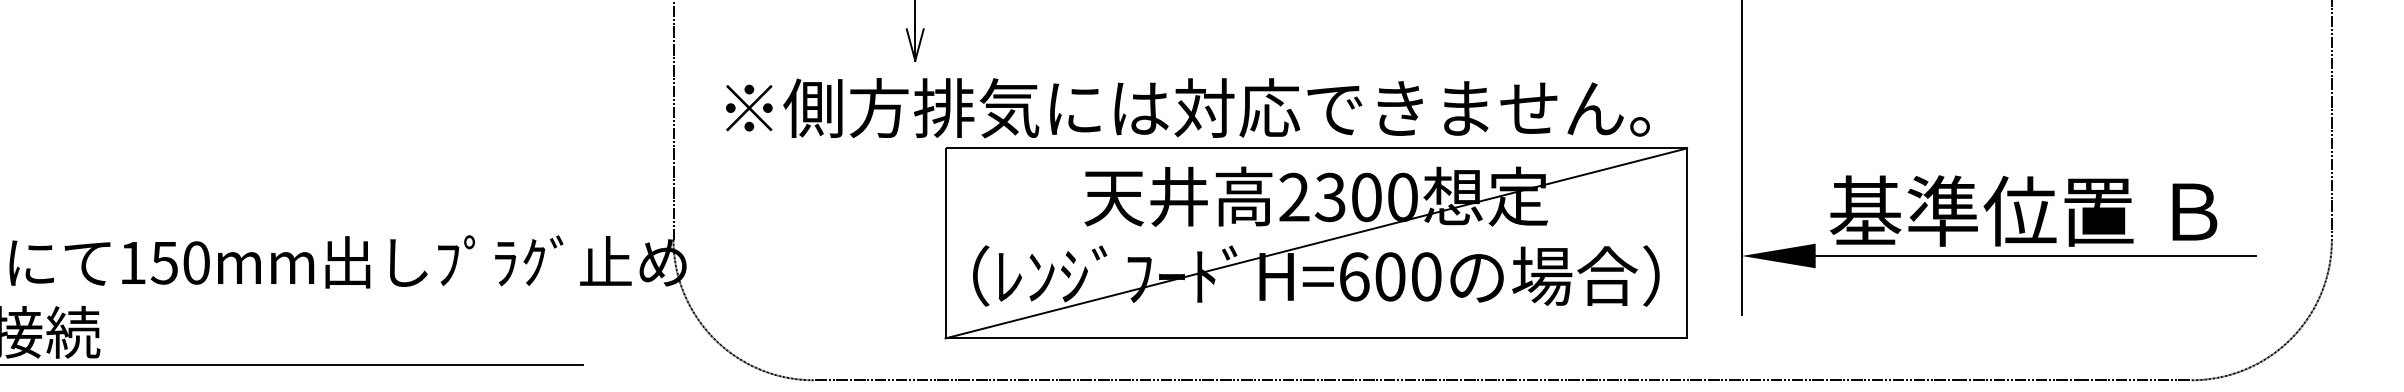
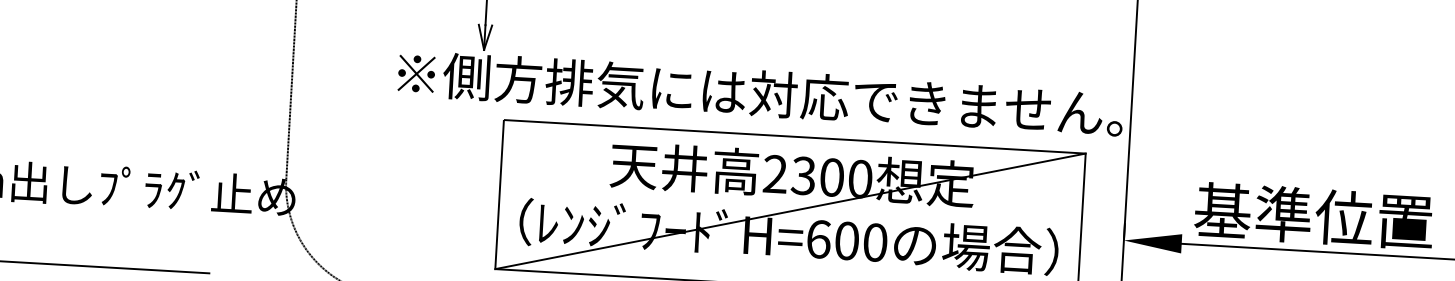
text: (1187, 108) -> (760, 93), moved

